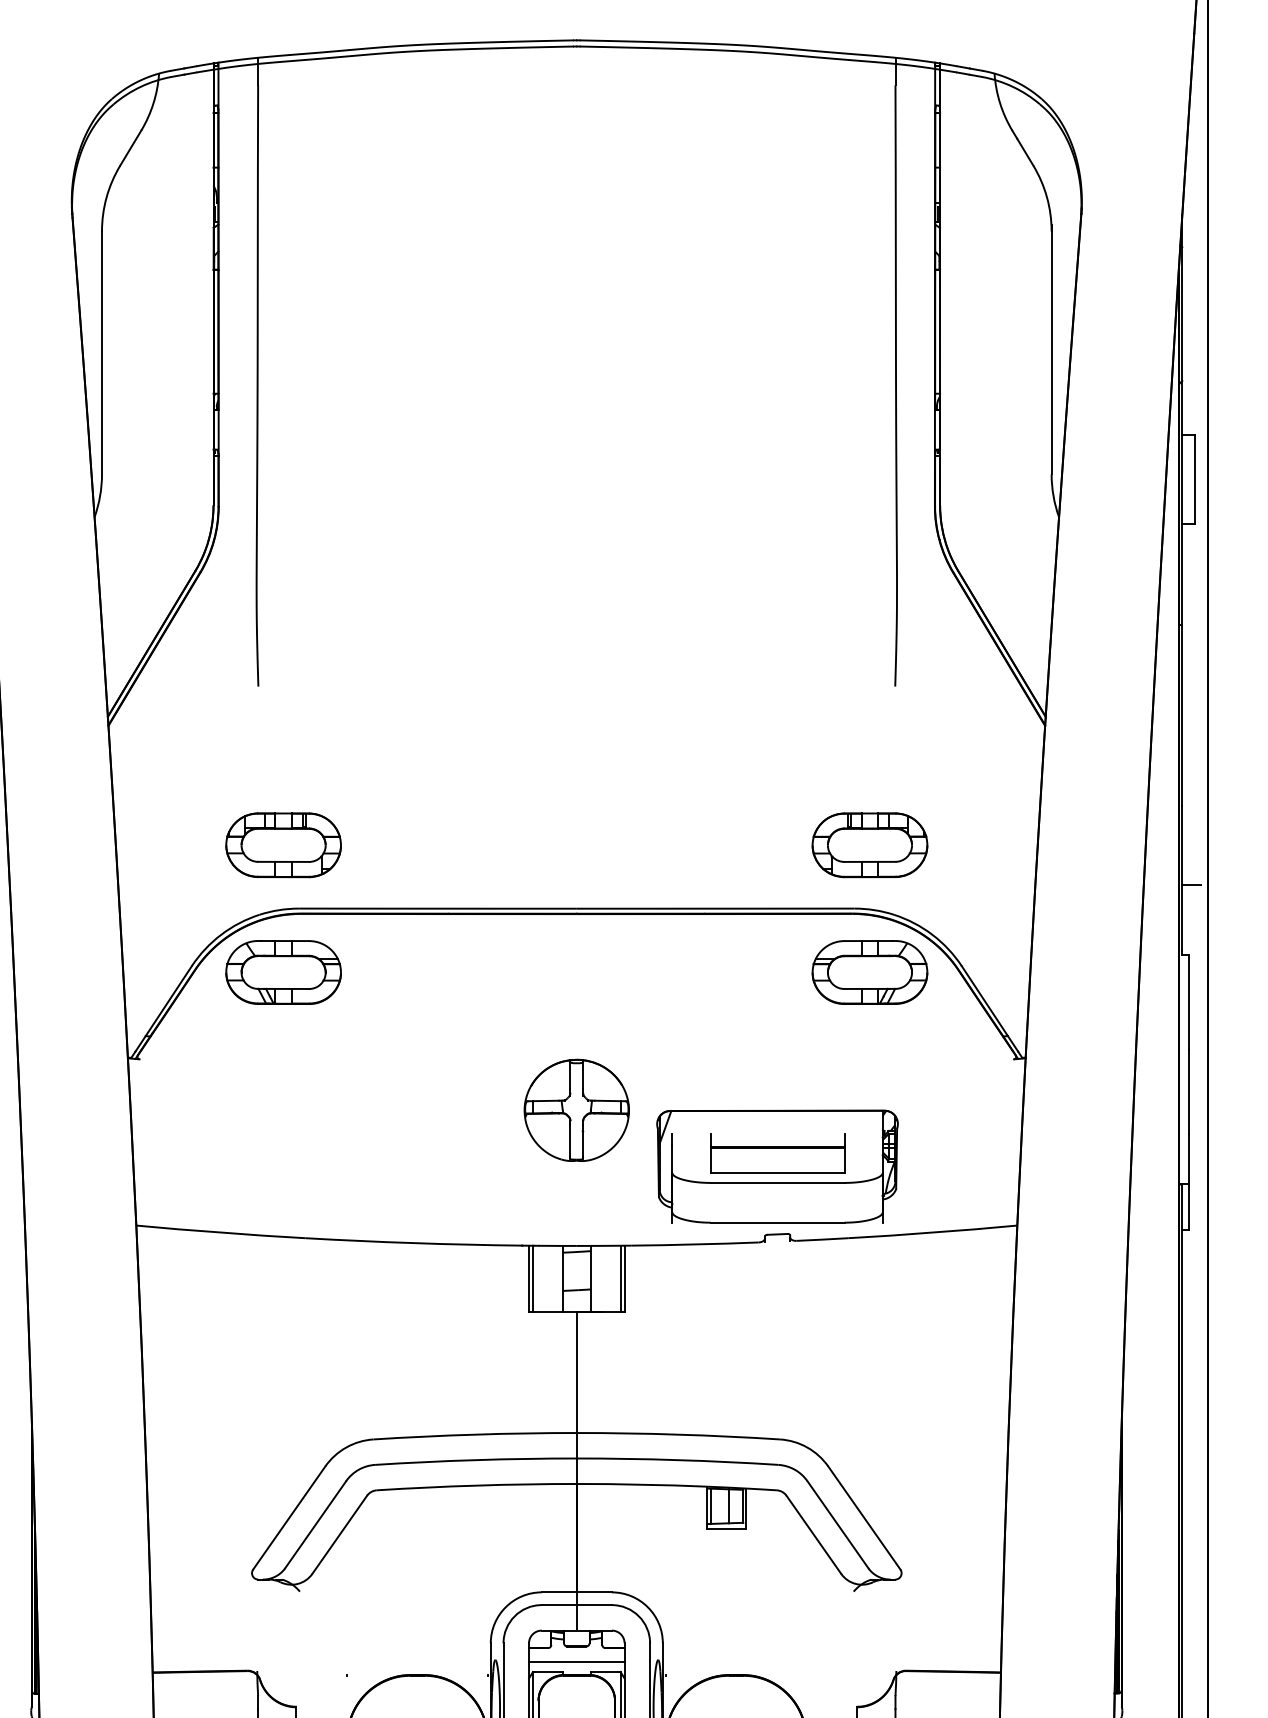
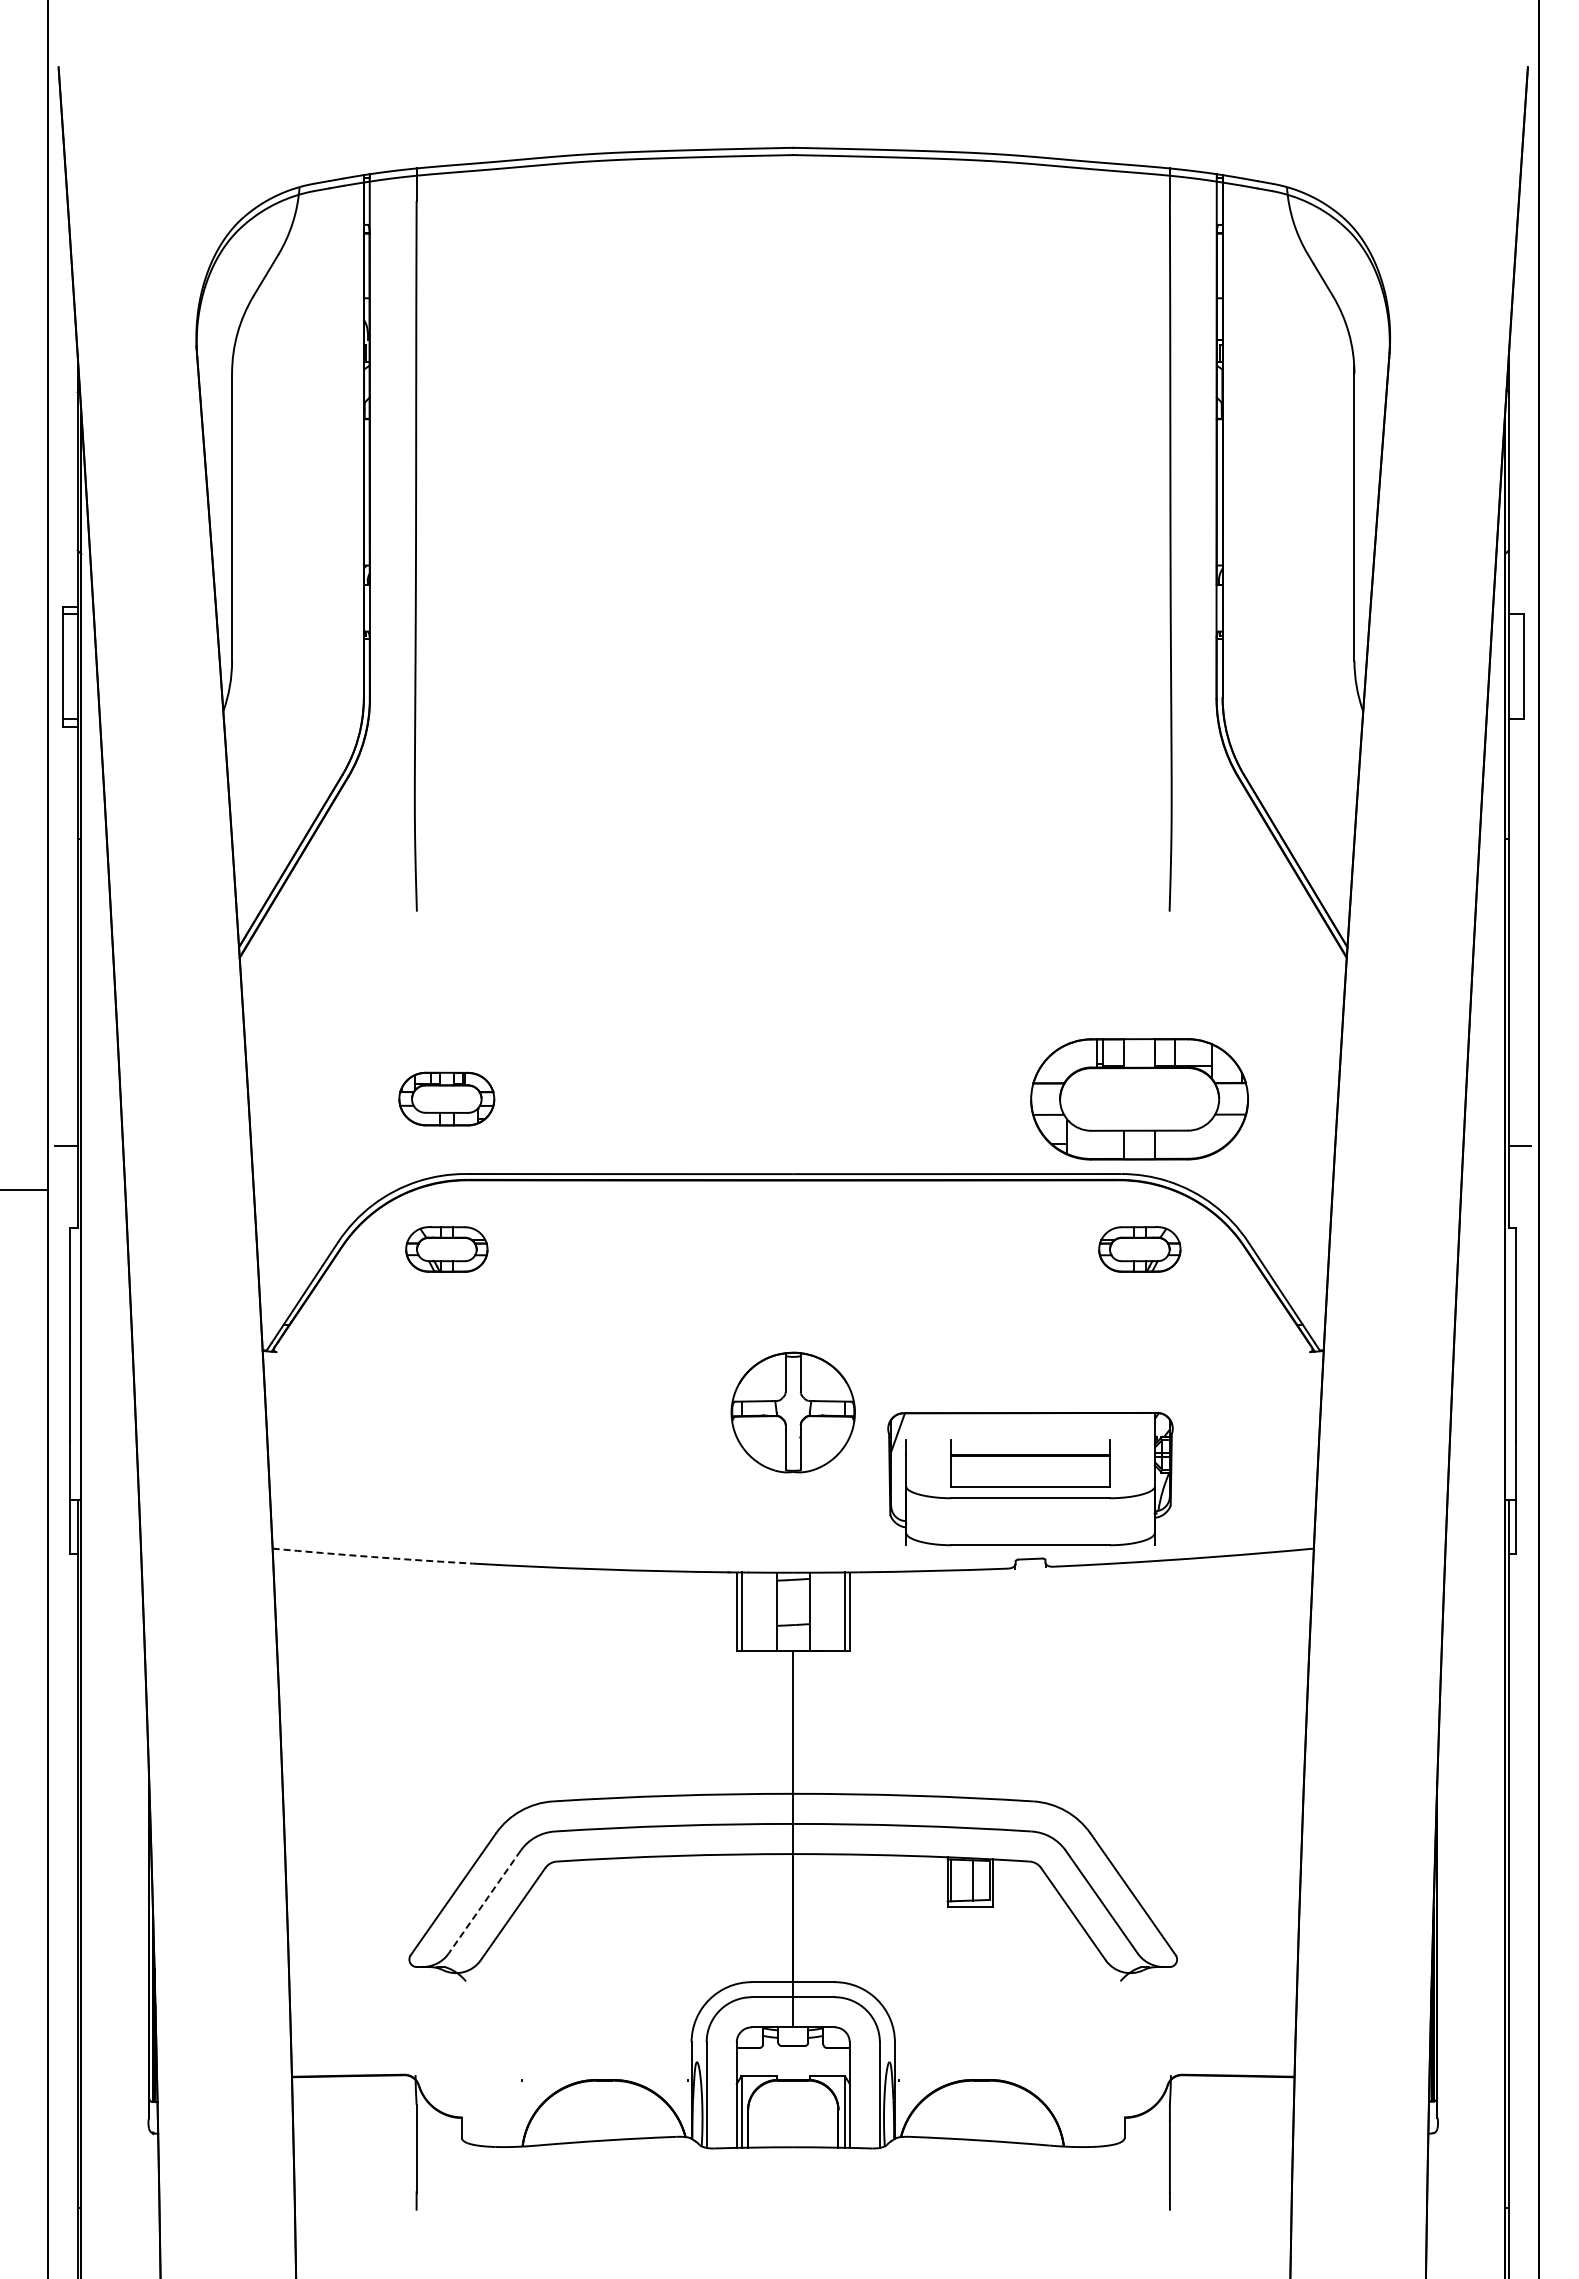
part: (283, 844) -> (446, 1098), size x0.7
part: (869, 844) -> (1139, 1098), size x1.6
part: (283, 972) -> (446, 1249), size x0.6
part: (869, 972) -> (1139, 1249), size x0.6
arc: (220, 1232) -> (372, 1556), solid -> dashed
line: (315, 1524) -> (484, 1902), solid -> dashed
line: (576, 1662) -> (792, 2065), removed

